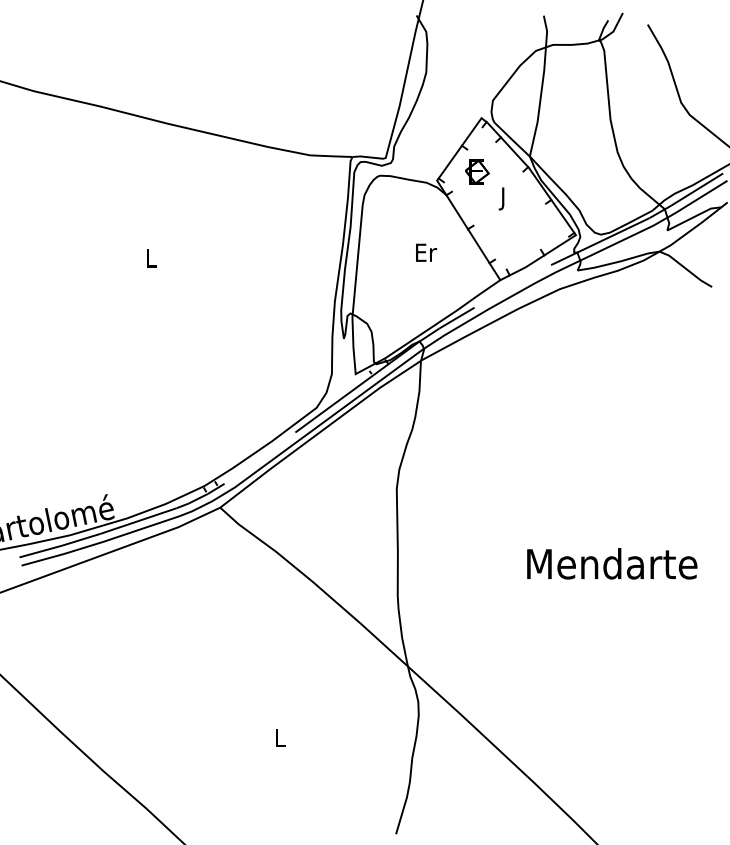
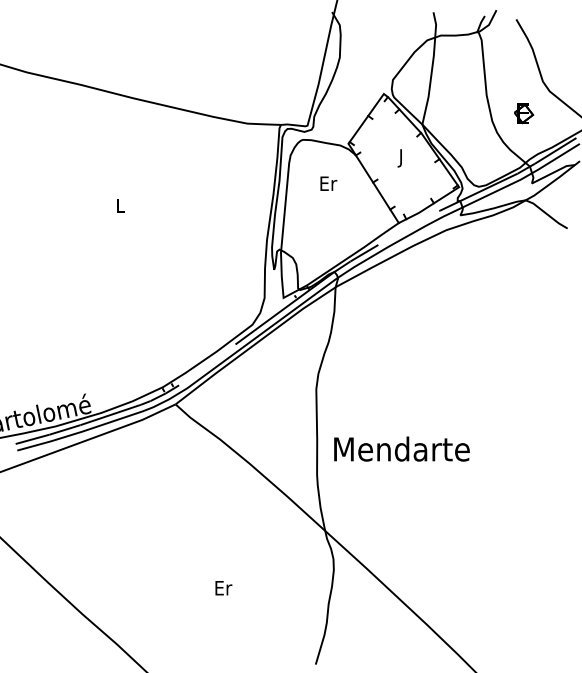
part: (477, 171) -> (524, 113), moved
text: (426, 252) -> (328, 183), moved
text: (612, 563) -> (402, 448), moved
text: (280, 738) -> (223, 588), L -> Er

